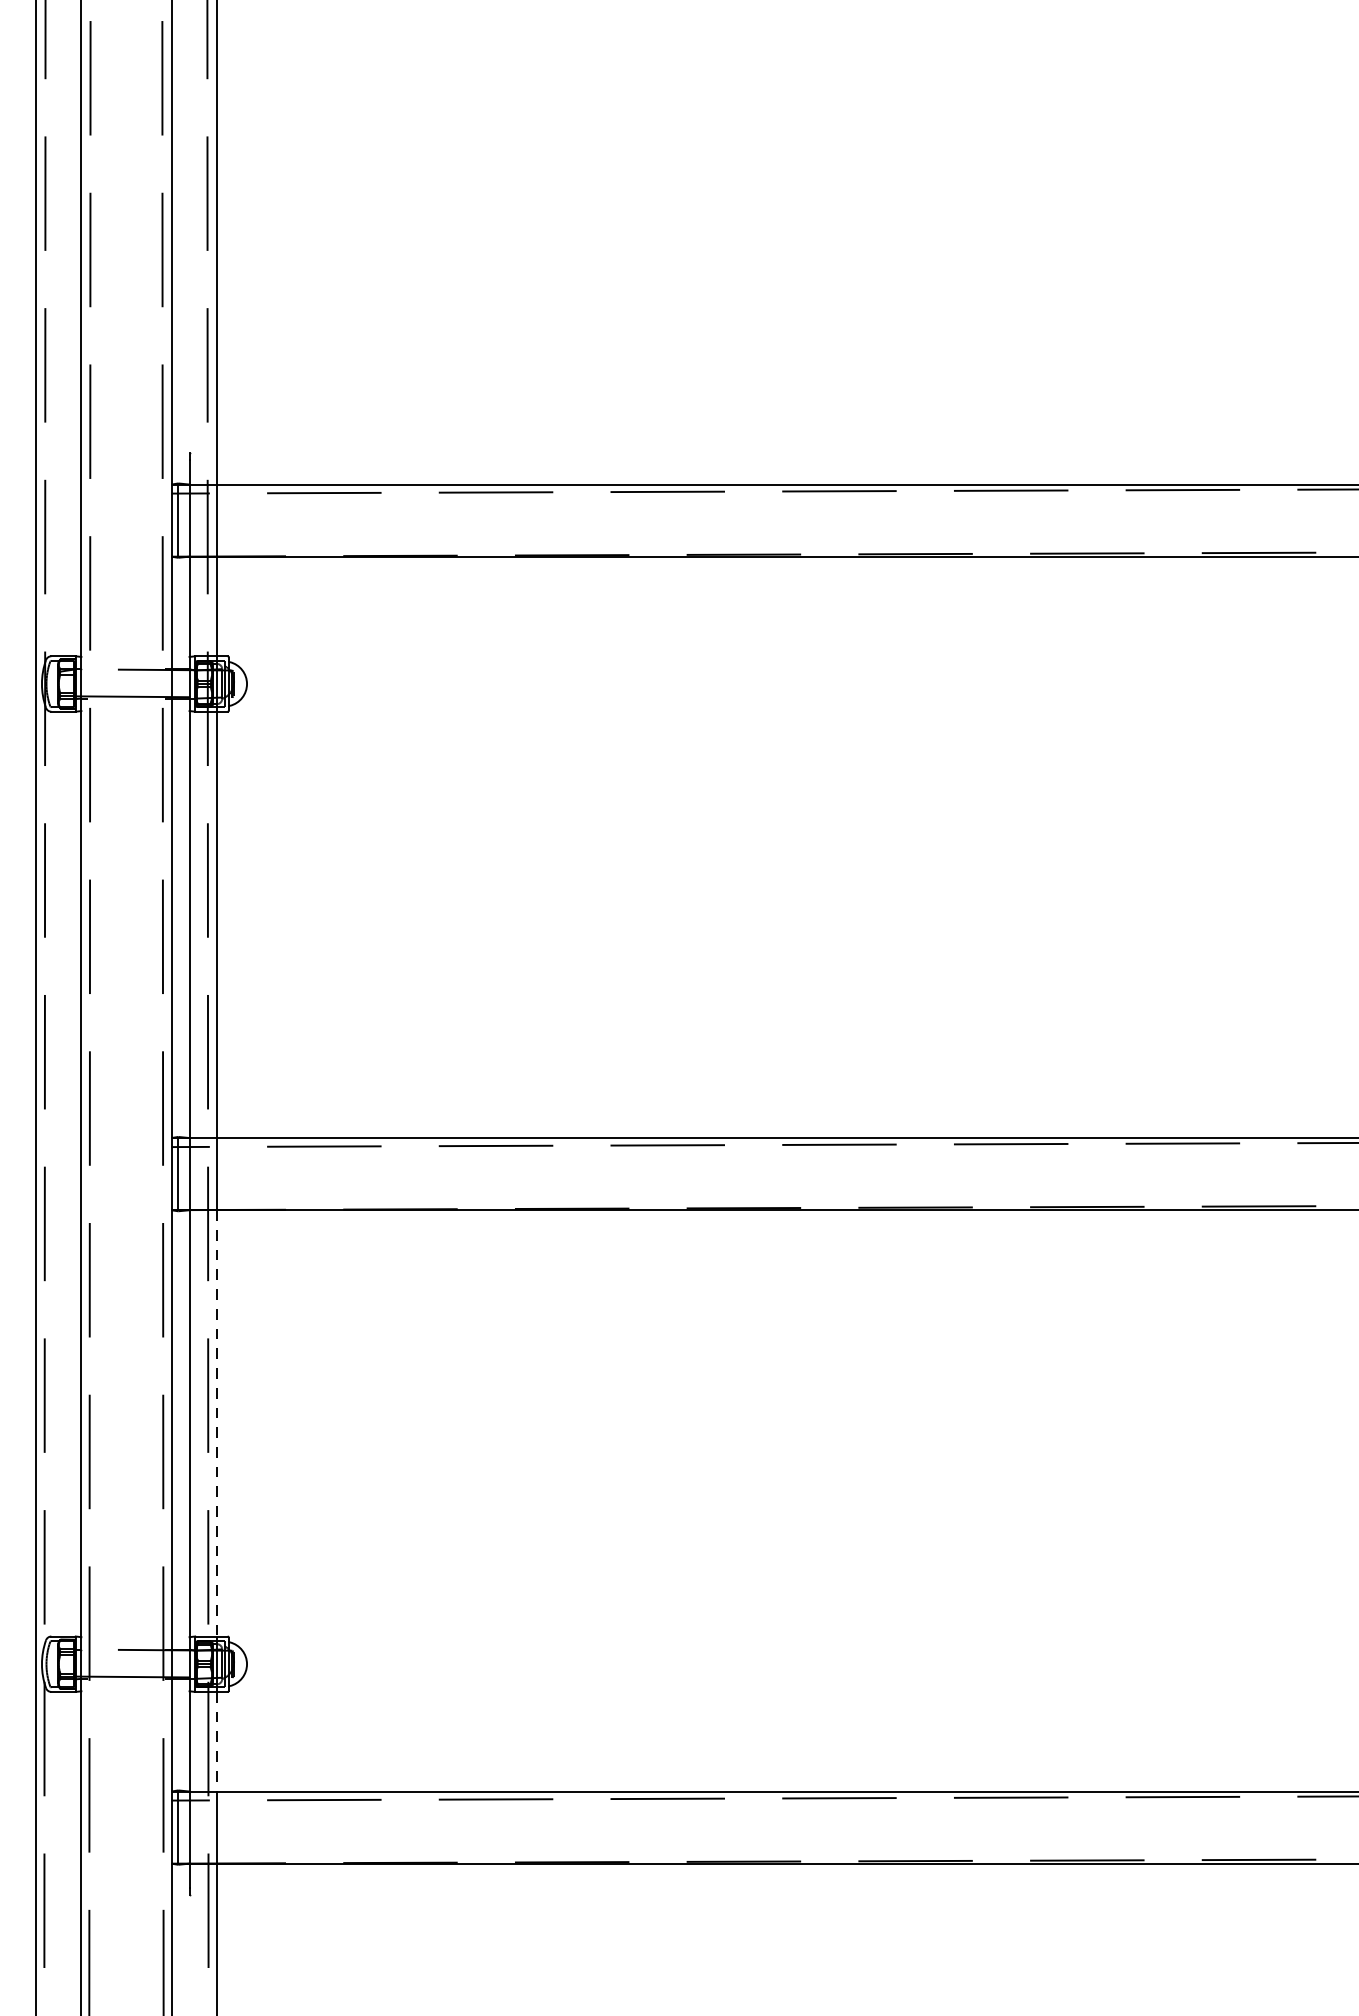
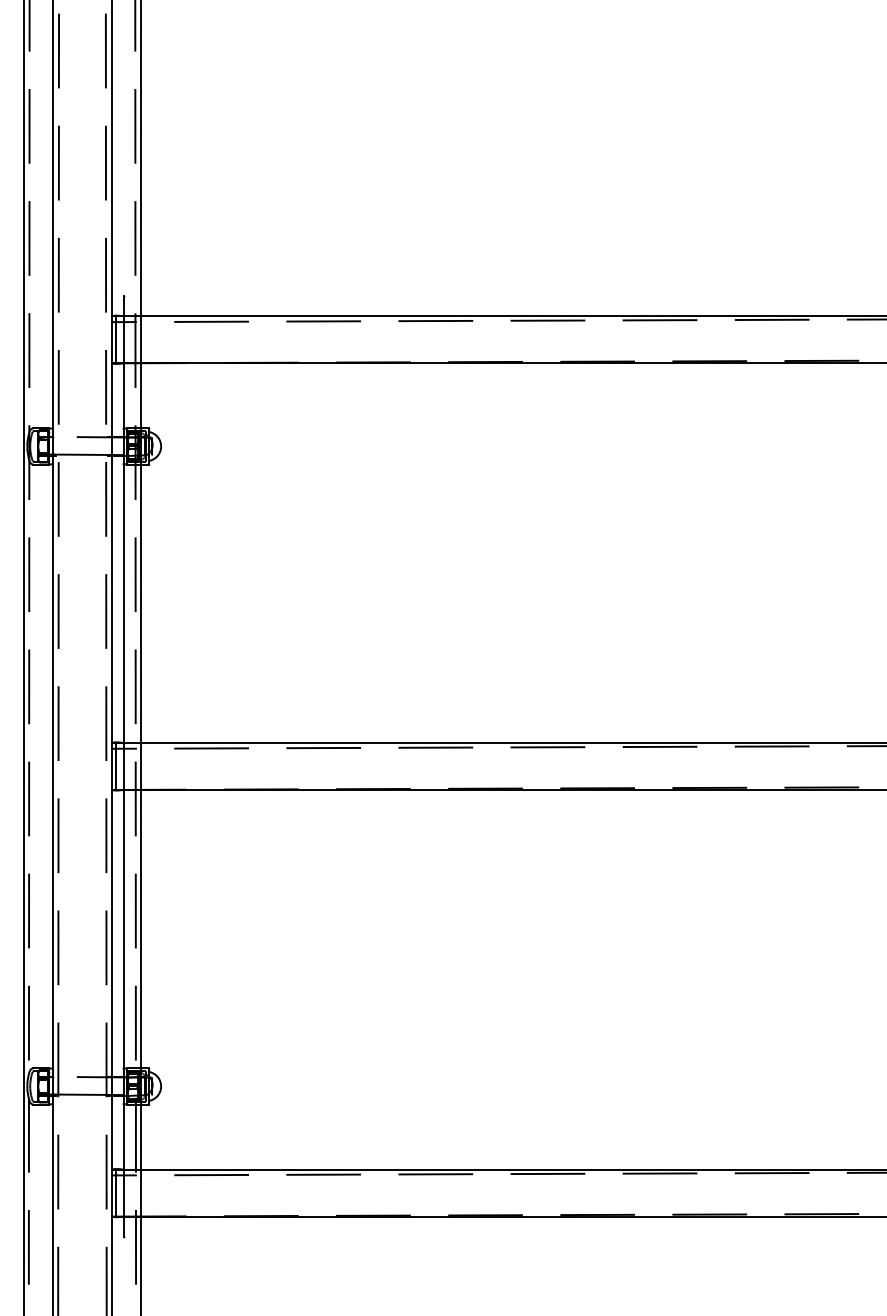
line: (216, 1423) -> (141, 929), dashed -> solid
line: (216, 1742) -> (141, 1137), dashed -> solid

